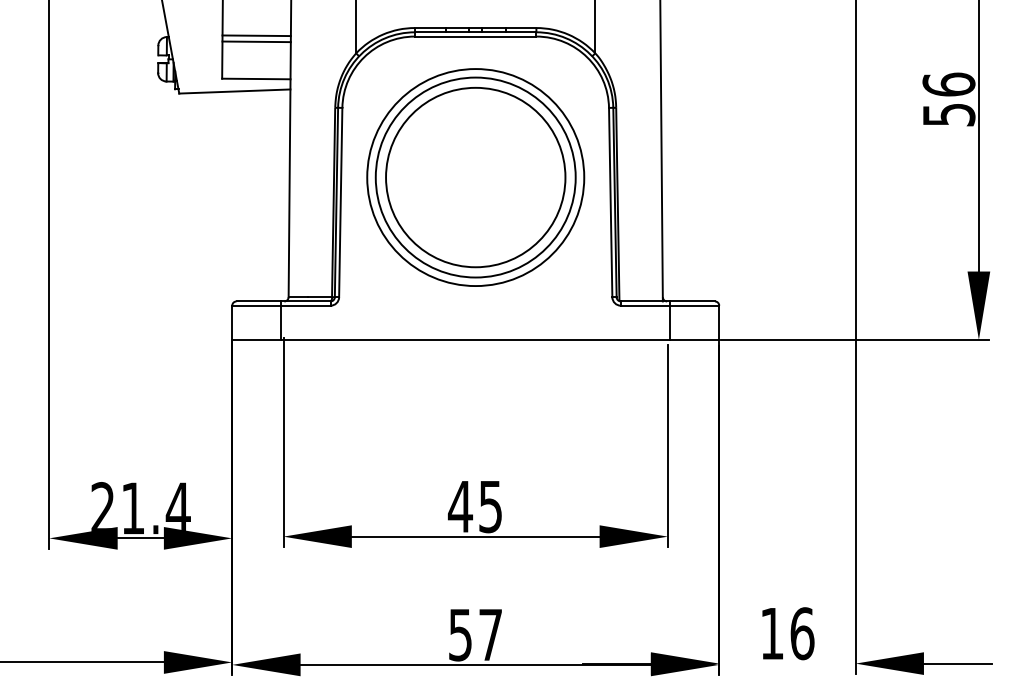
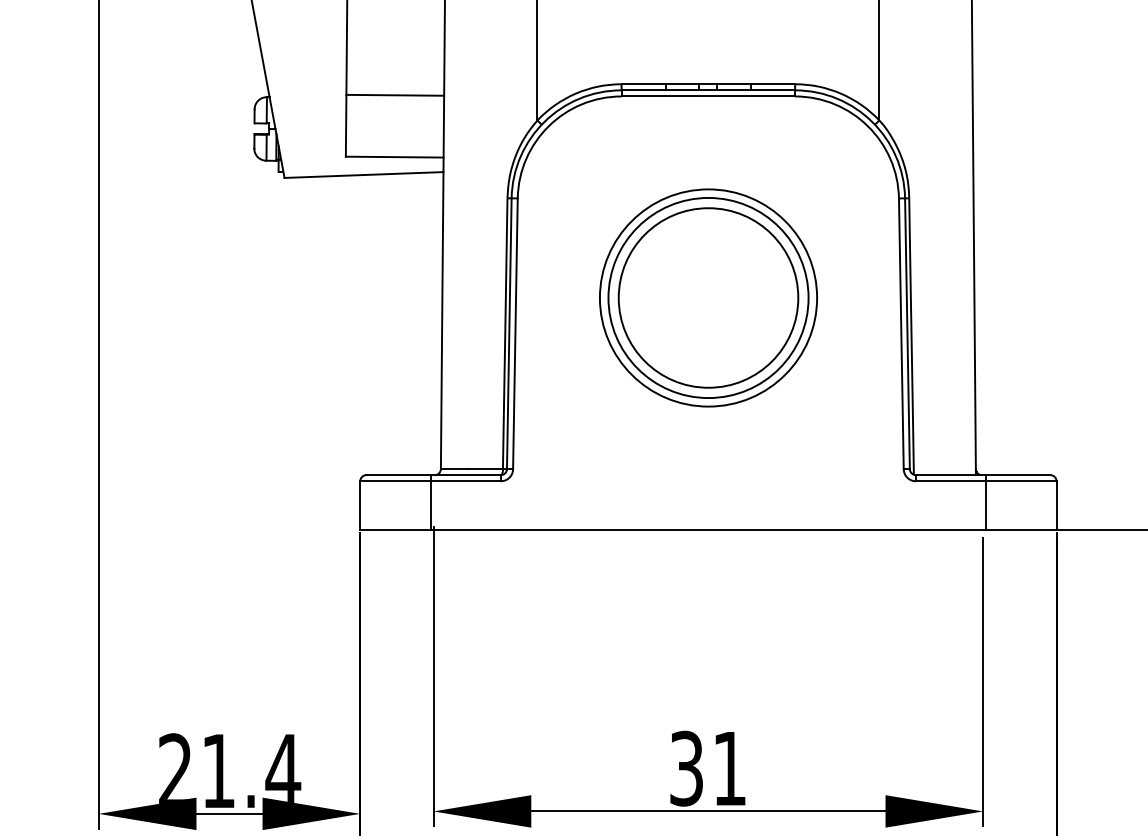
line: (256, 41) -> (394, 103), removed
part: (475, 177) -> (708, 297), size x0.7
text: (474, 506) -> (706, 768), 45 -> 31

